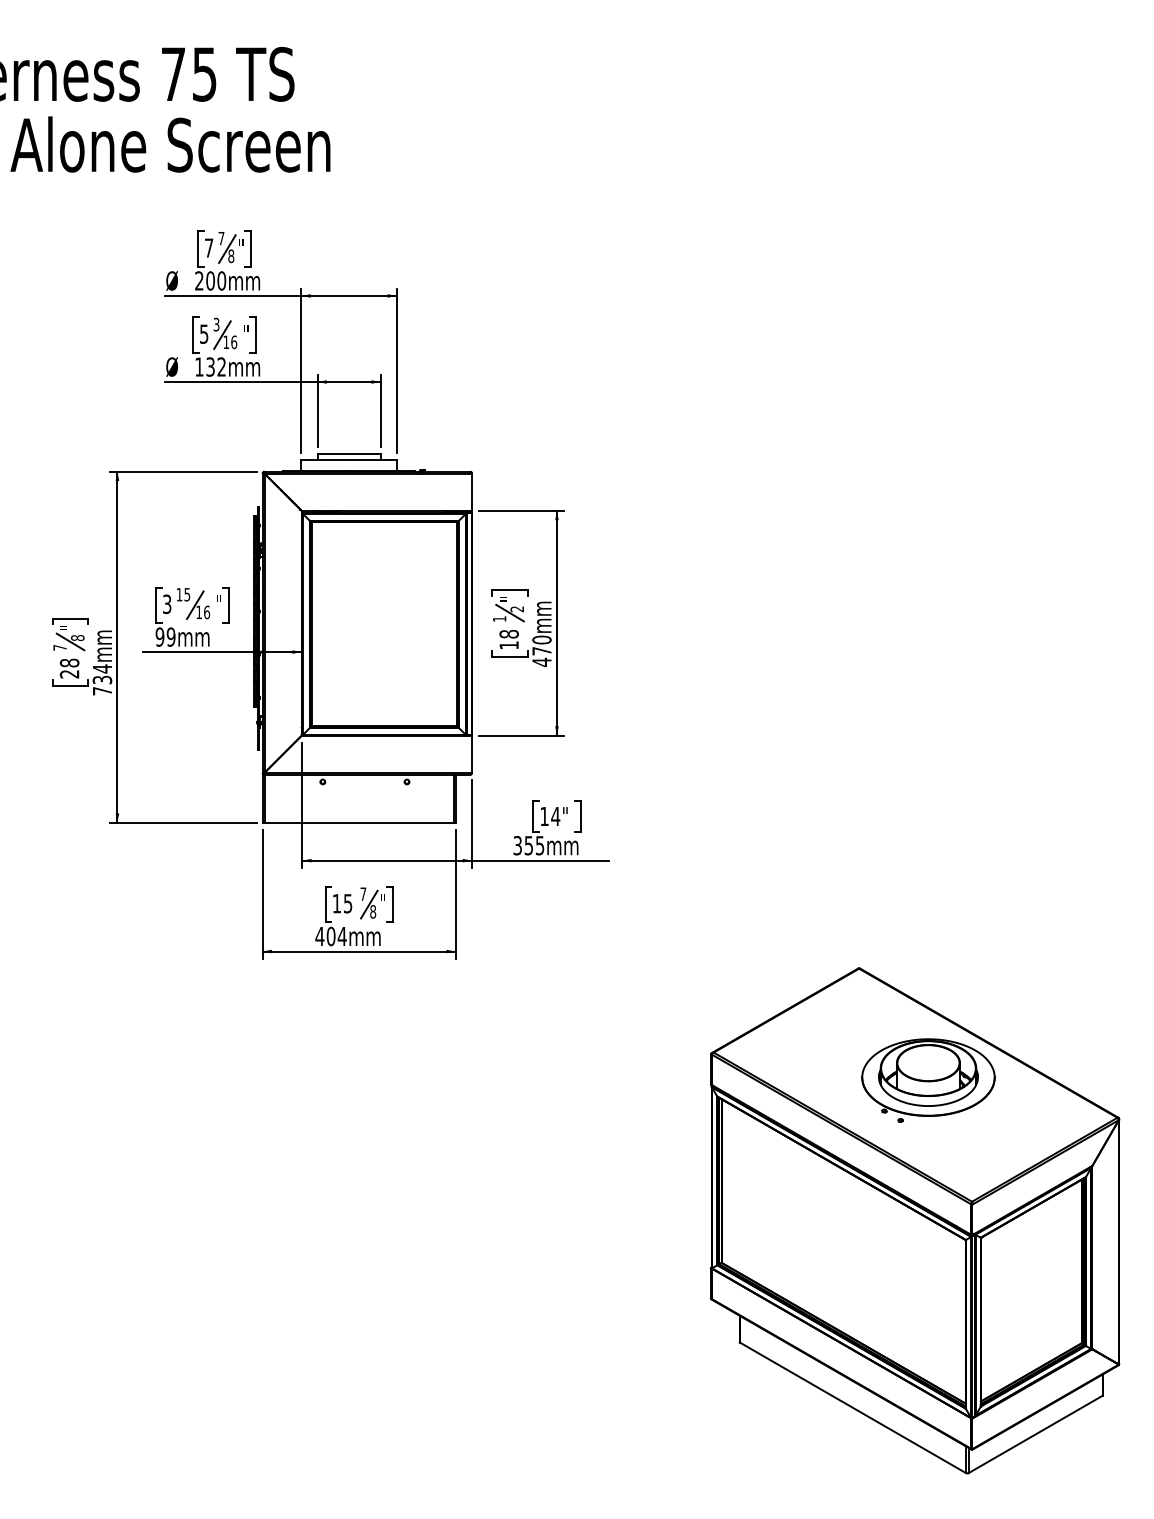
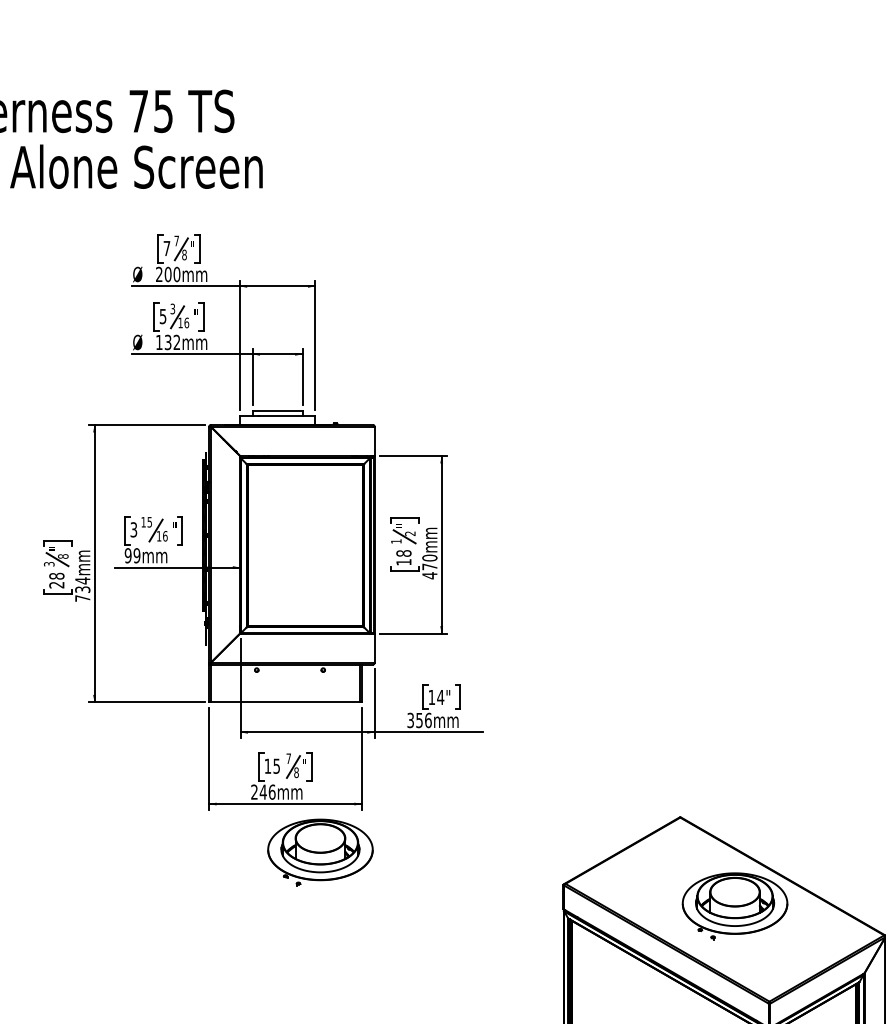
text: (59, 647) -> (48, 563), 7 -> 3
text: (539, 845) -> (427, 720), 355mm -> 356mm
text: (330, 936) -> (262, 792), 404mm -> 246mm
part: (403, 1012) -> (320, 852), added

